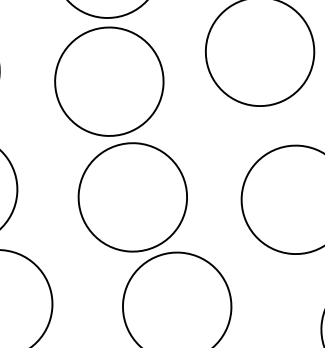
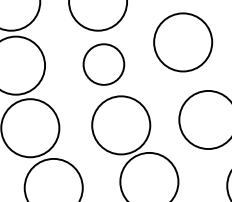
circle: (108, 81) -> (103, 64), size x0.7

